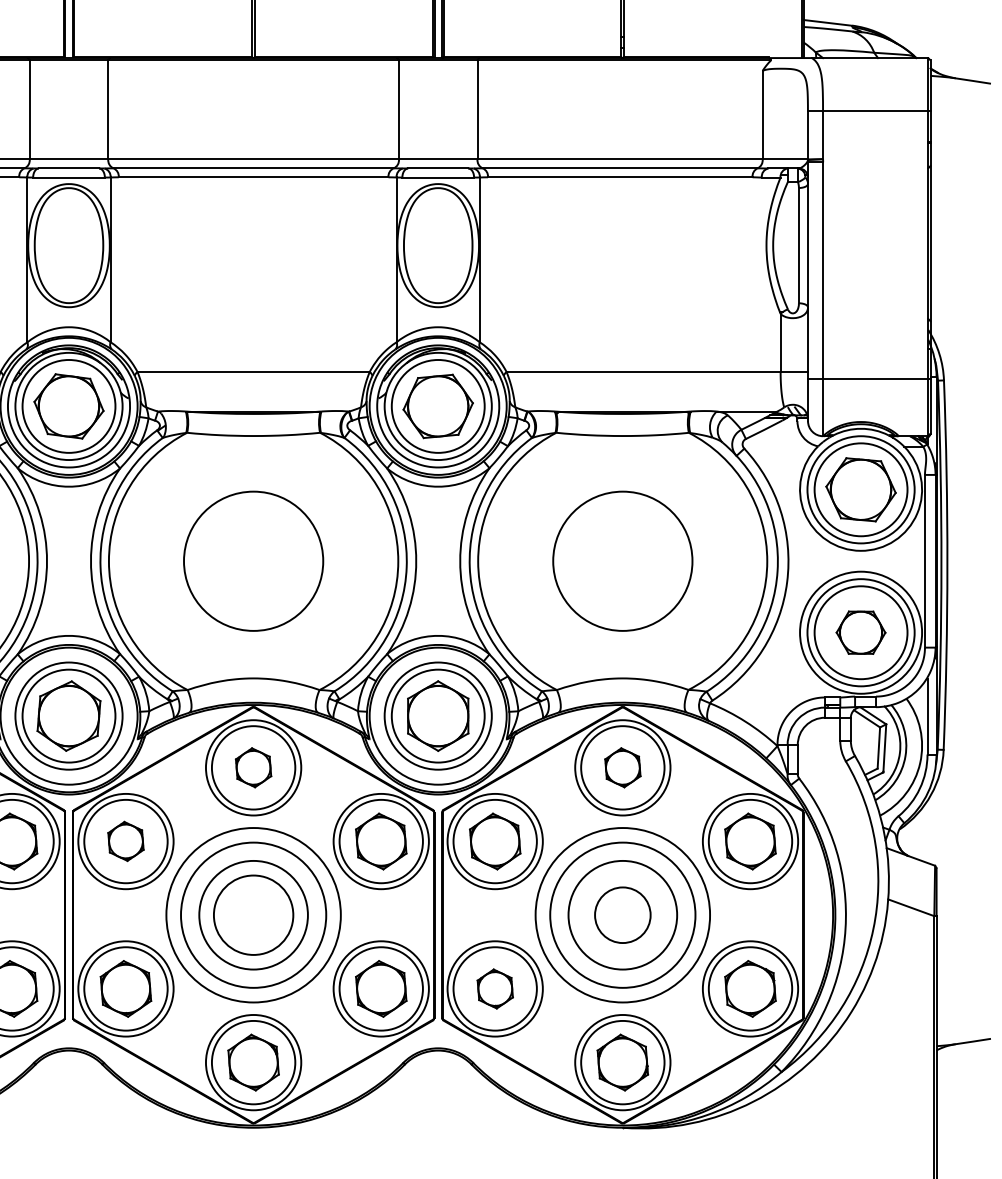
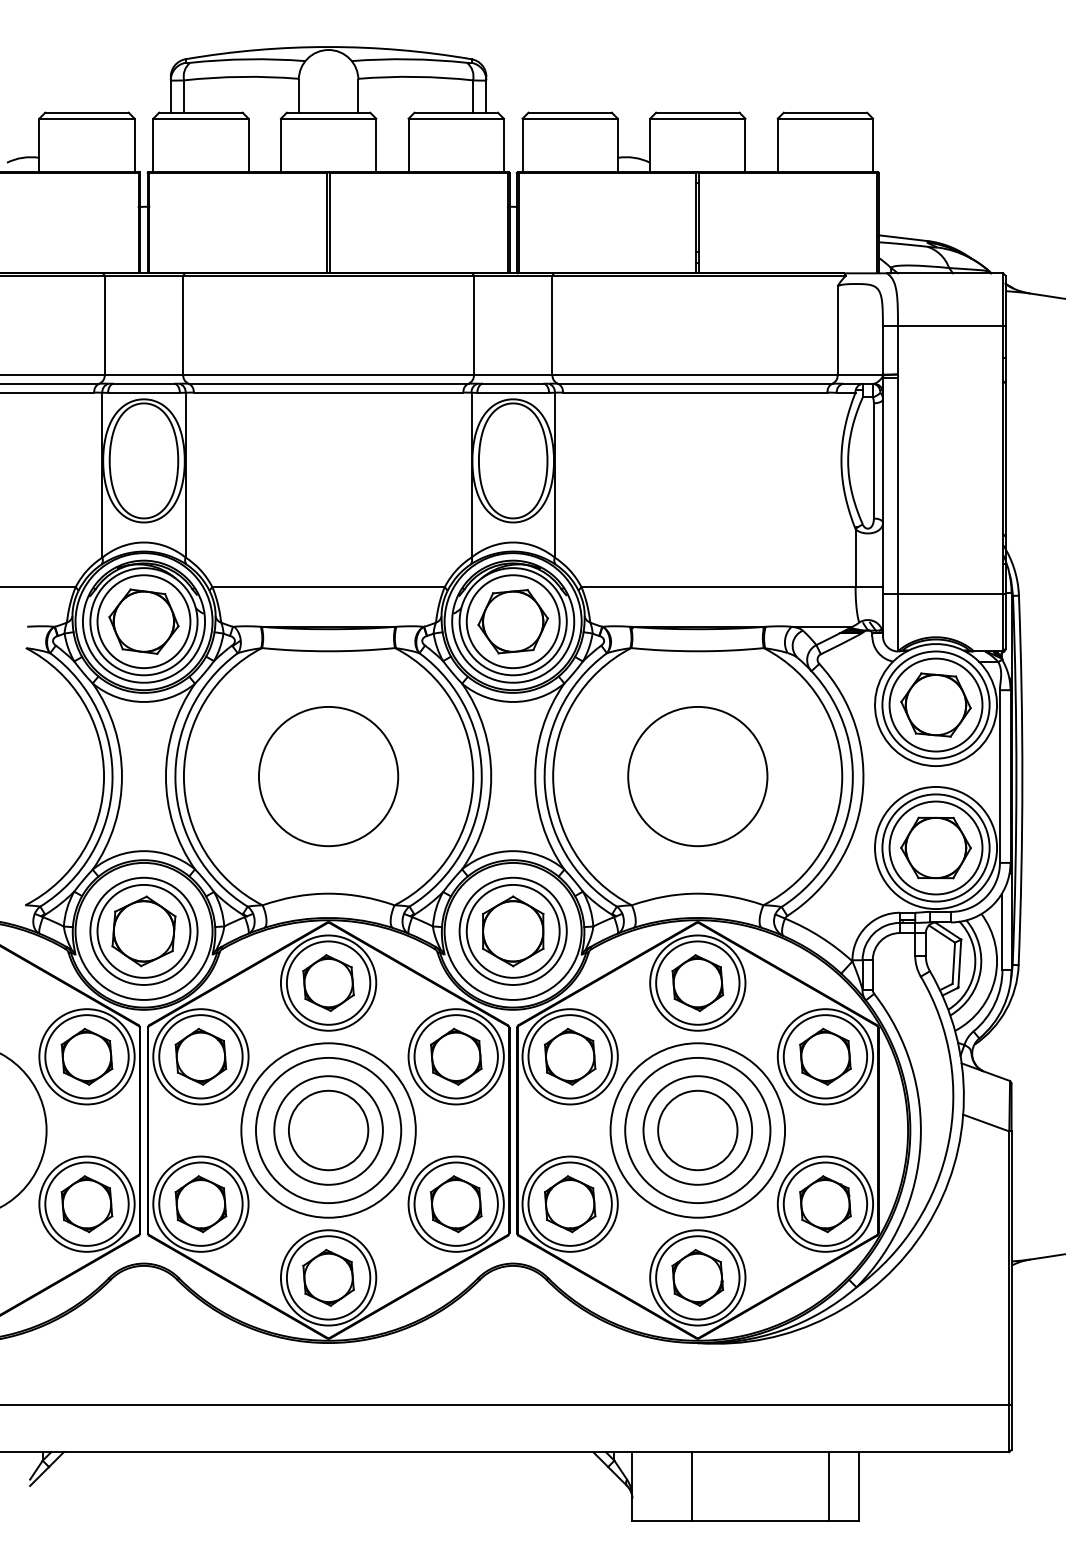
part: (860, 632) -> (935, 847), size x1.43
part: (253, 767) -> (328, 982), size x1.43
part: (622, 767) -> (697, 982), size x1.43
part: (125, 841) -> (200, 1056), size x1.43
circle: (622, 915) -> (697, 1130), size x1.43
part: (495, 989) -> (570, 1204), size x1.43

